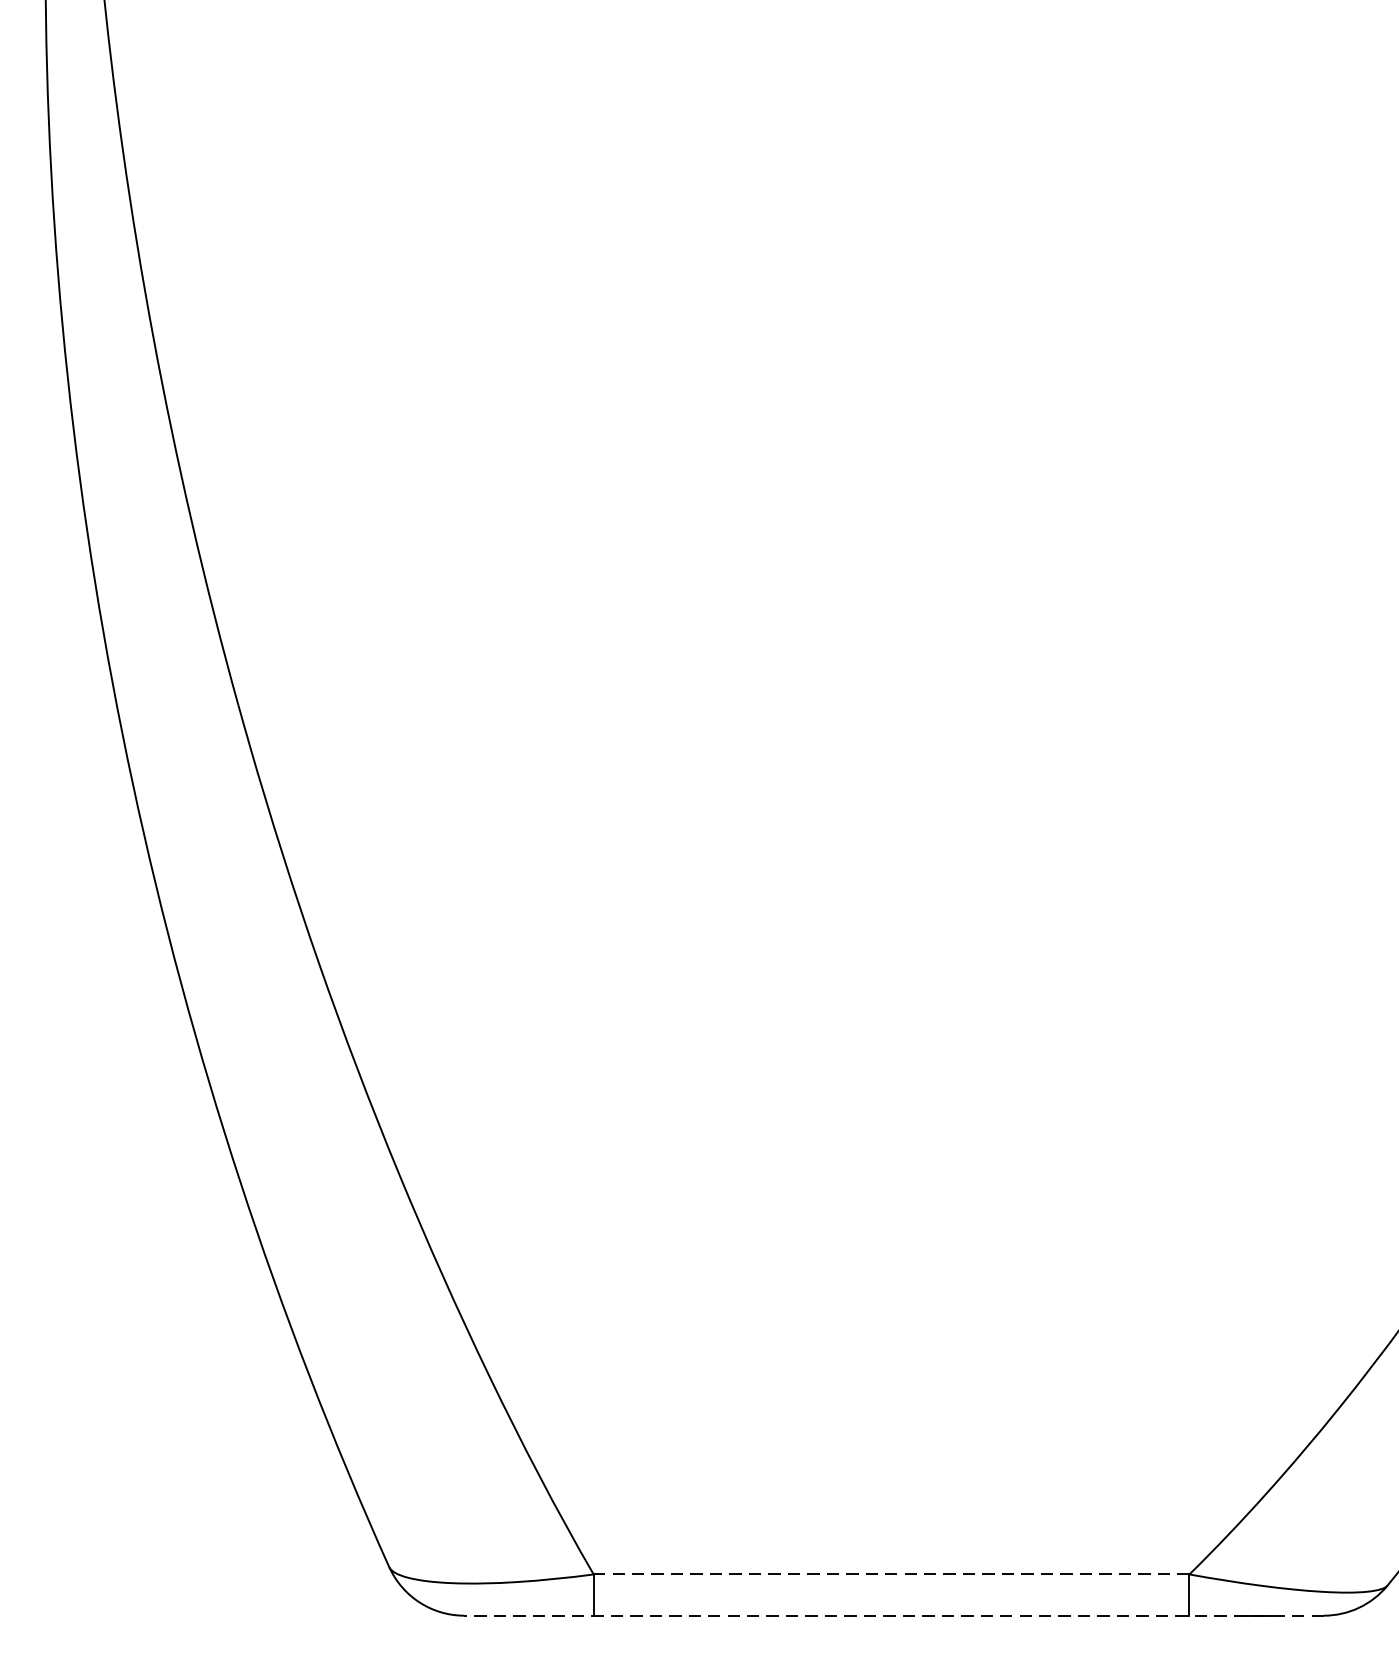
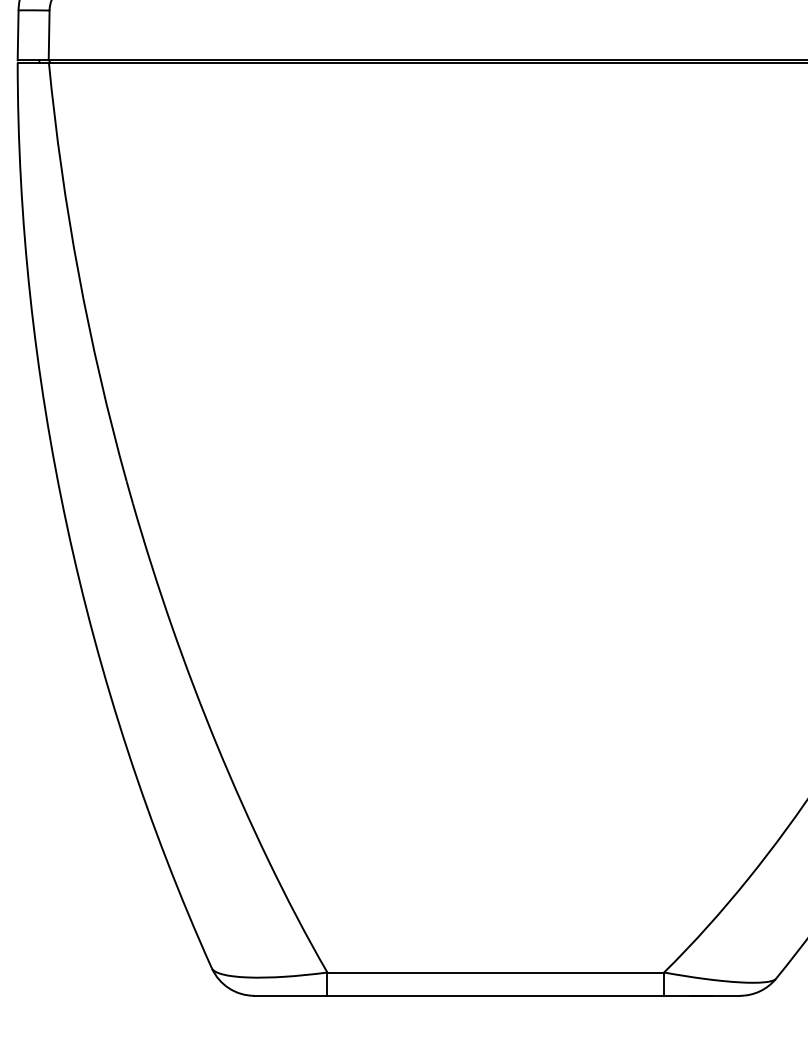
line: (891, 1574) -> (495, 972), dashed -> solid
line: (894, 1615) -> (497, 995), dashed -> solid

